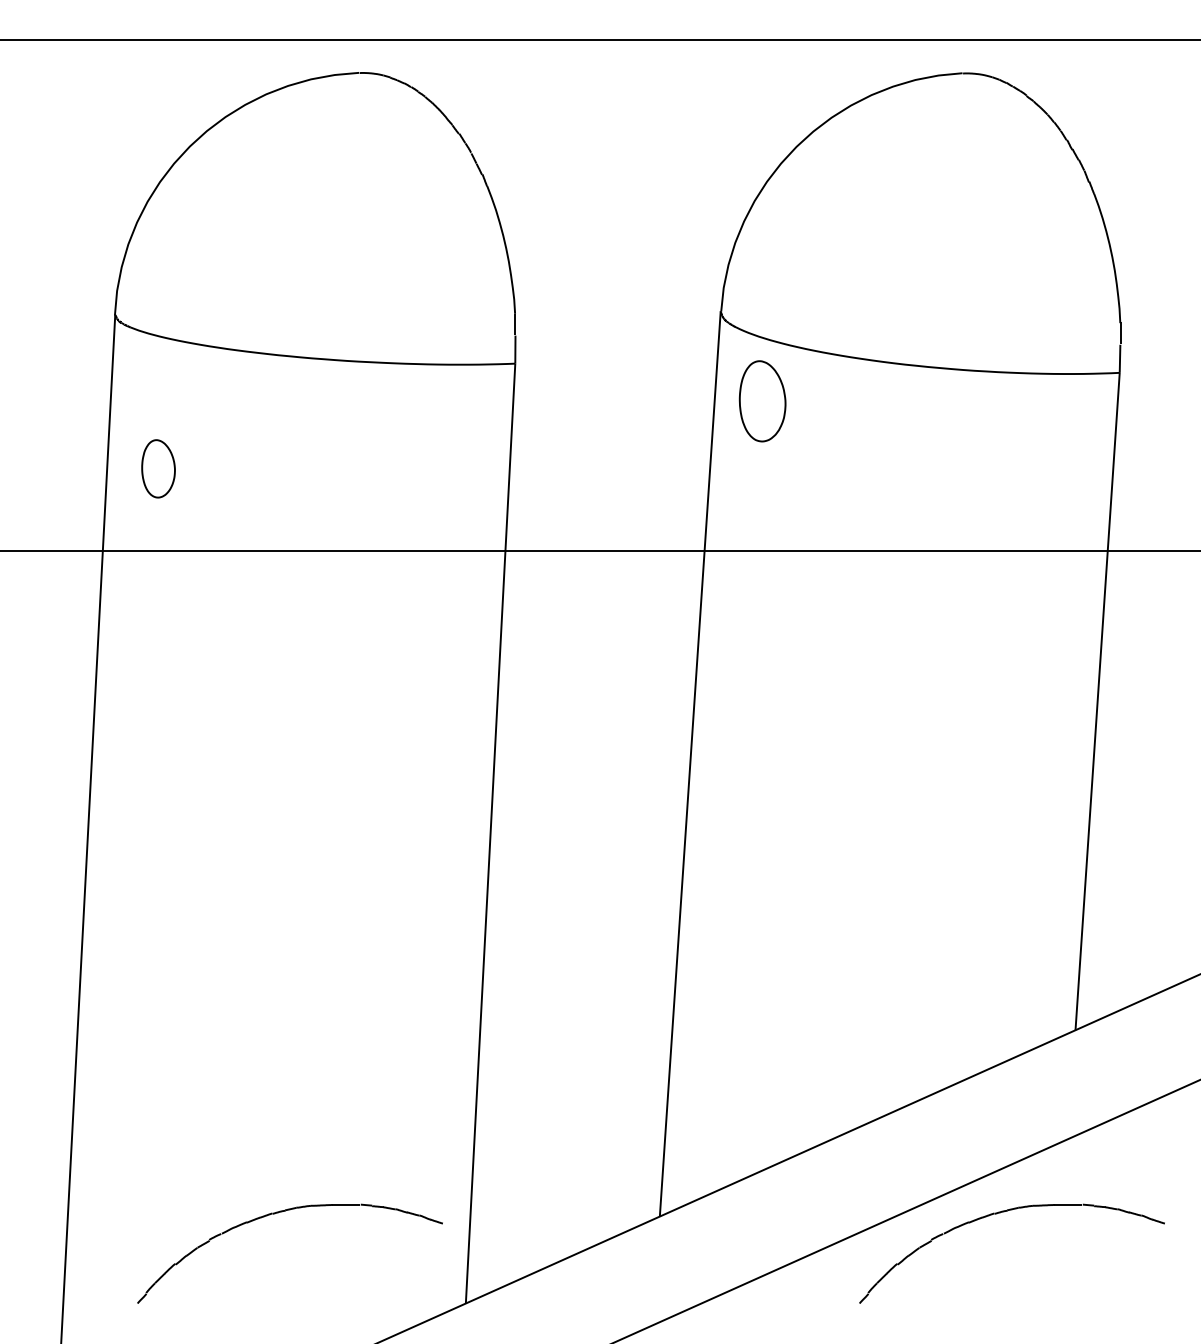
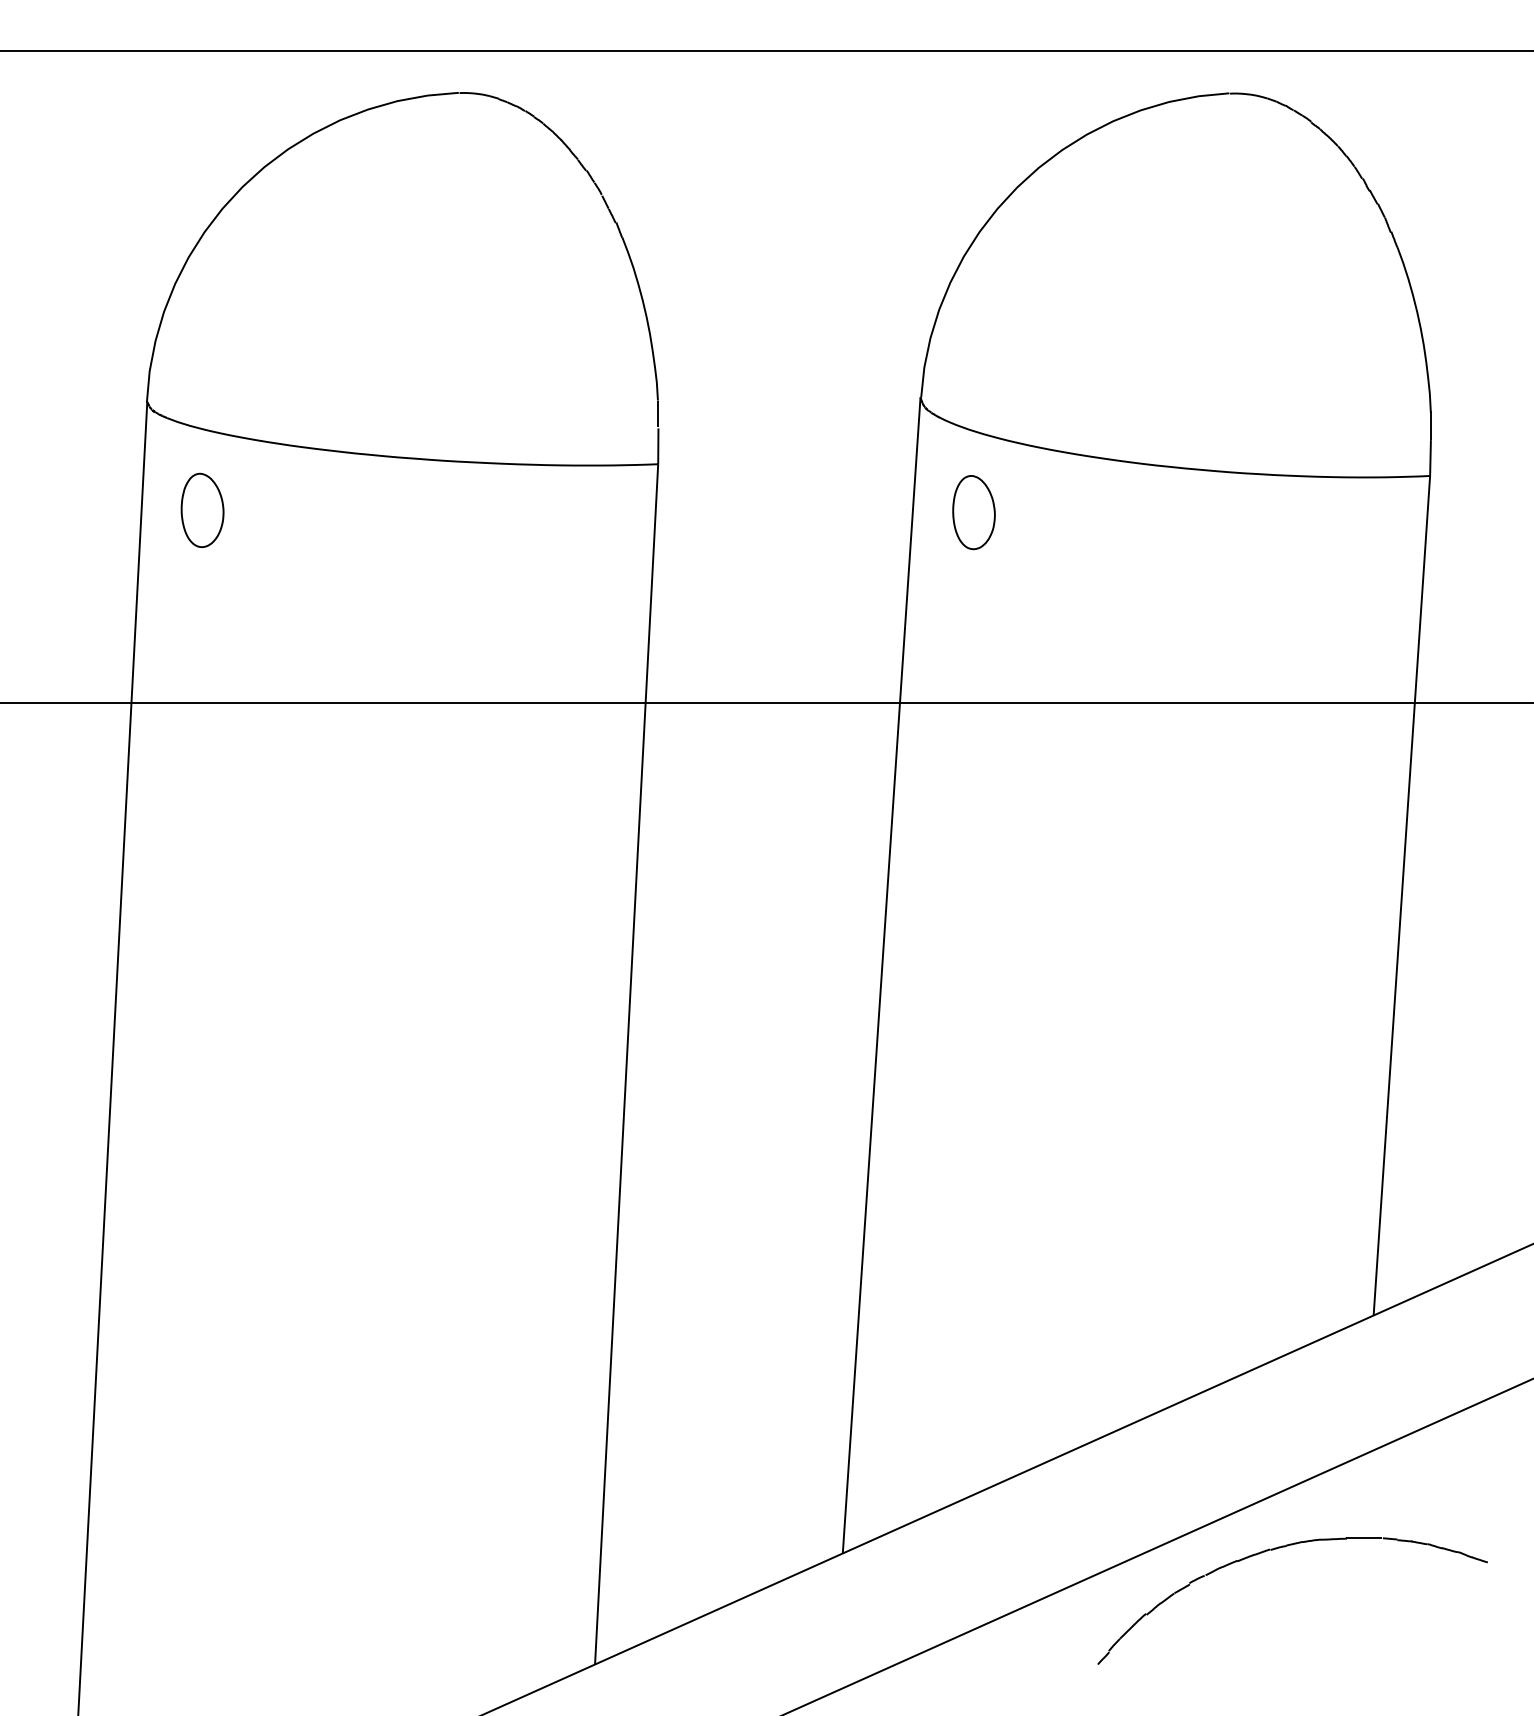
part: (762, 401) -> (973, 512), size x0.71
part: (158, 468) -> (202, 509), moved
part: (278, 1213) -> (355, 1549), removed

